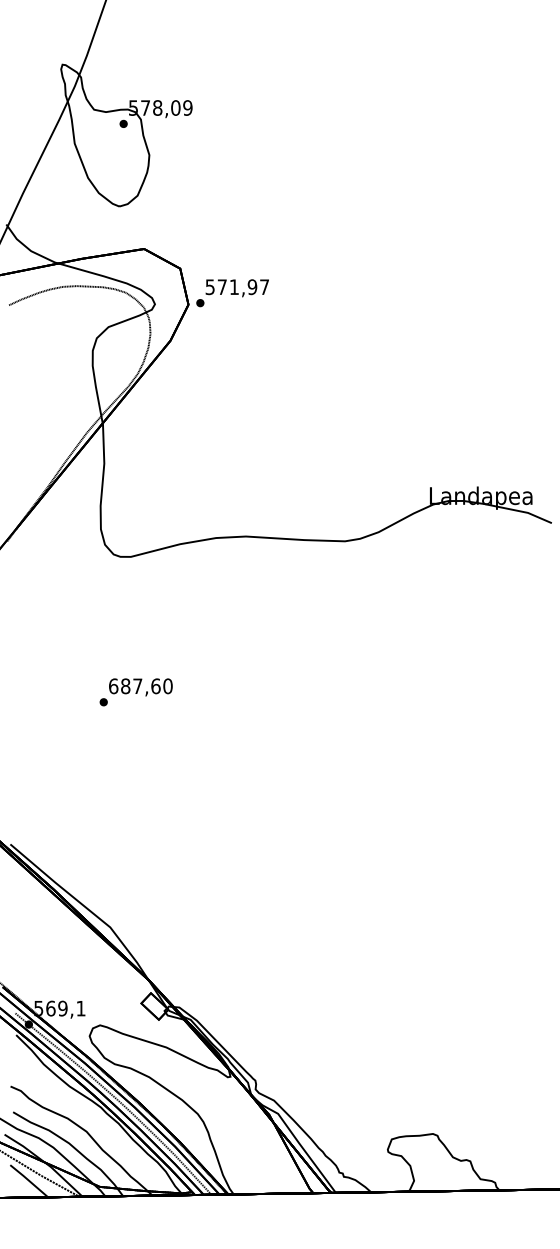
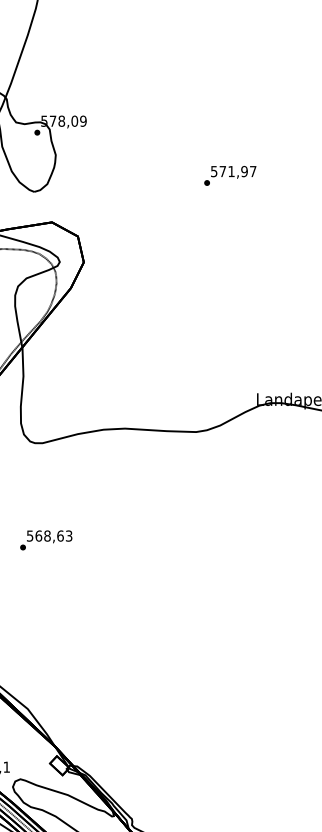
text: (232, 293) -> (230, 176), moved
text: (140, 686) -> (49, 536), 687,60 -> 568,63

